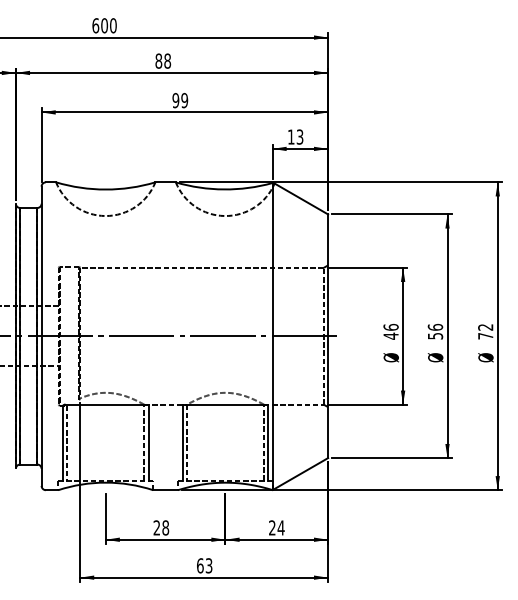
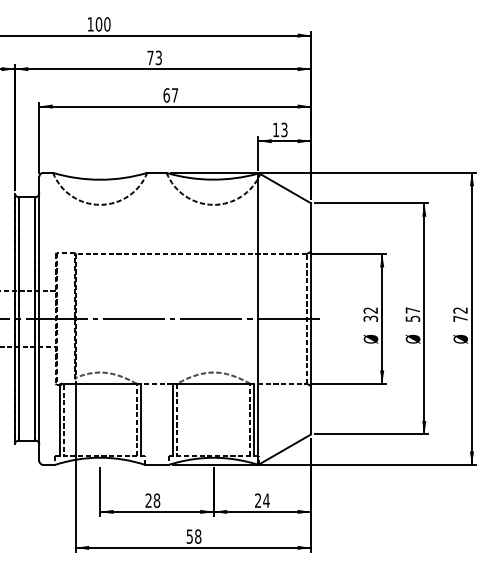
text: (95, 25) -> (90, 24), 600 -> 100
text: (163, 60) -> (154, 57), 88 -> 73
text: (179, 100) -> (170, 95), 99 -> 67
text: (435, 327) -> (412, 310), 56 -> 57
text: (390, 331) -> (370, 314), 46 -> 32
text: (204, 565) -> (193, 536), 63 -> 58

